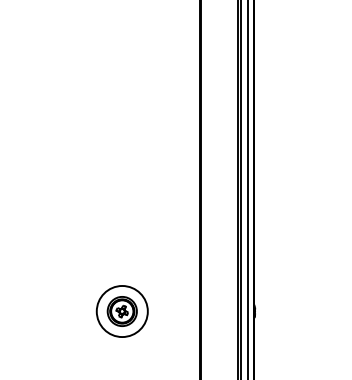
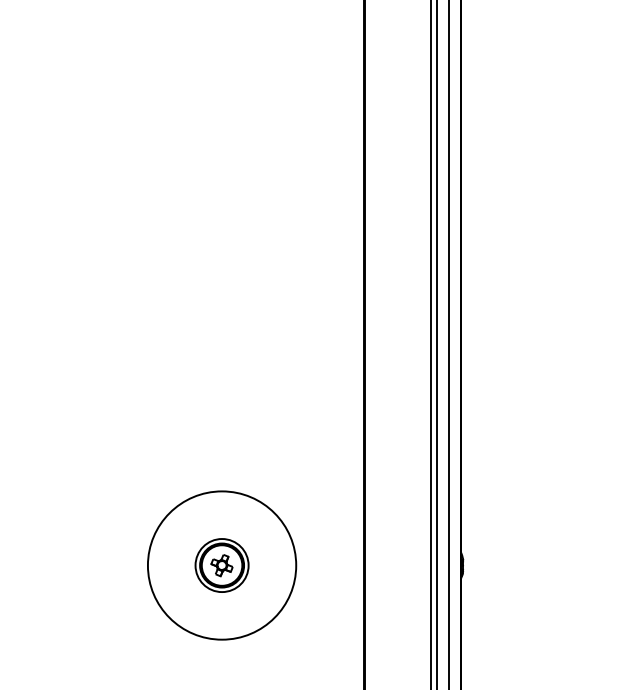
circle: (121, 311) -> (220, 565), size x1.6

